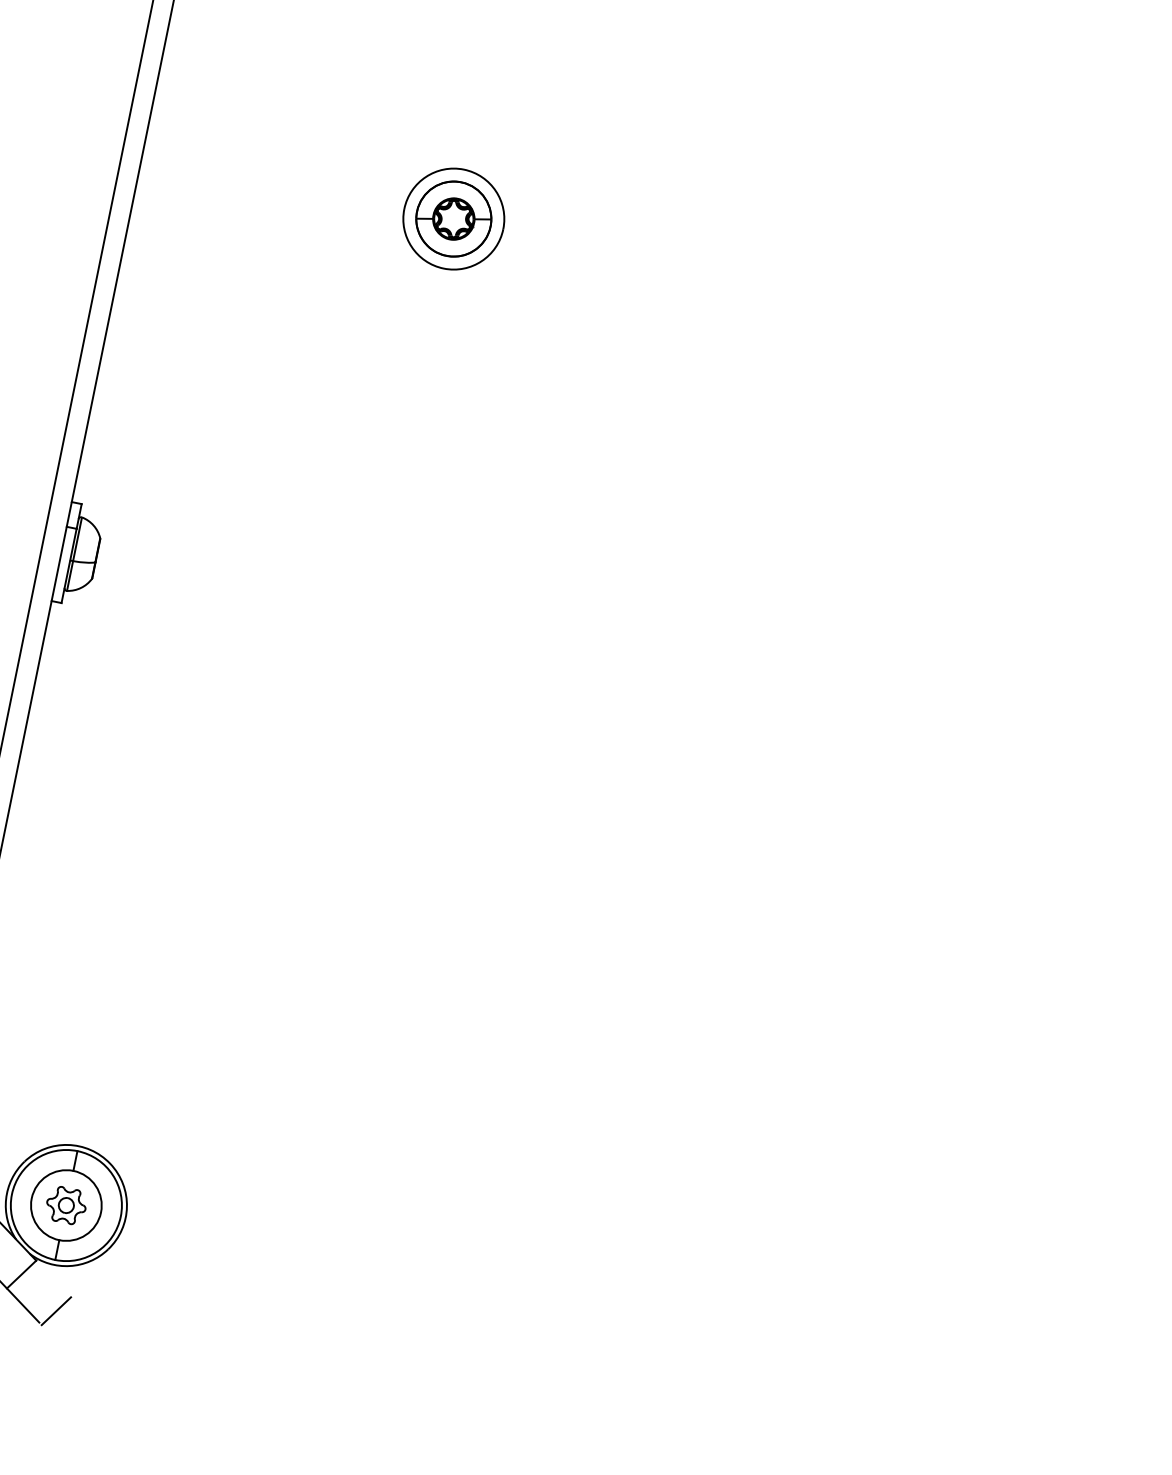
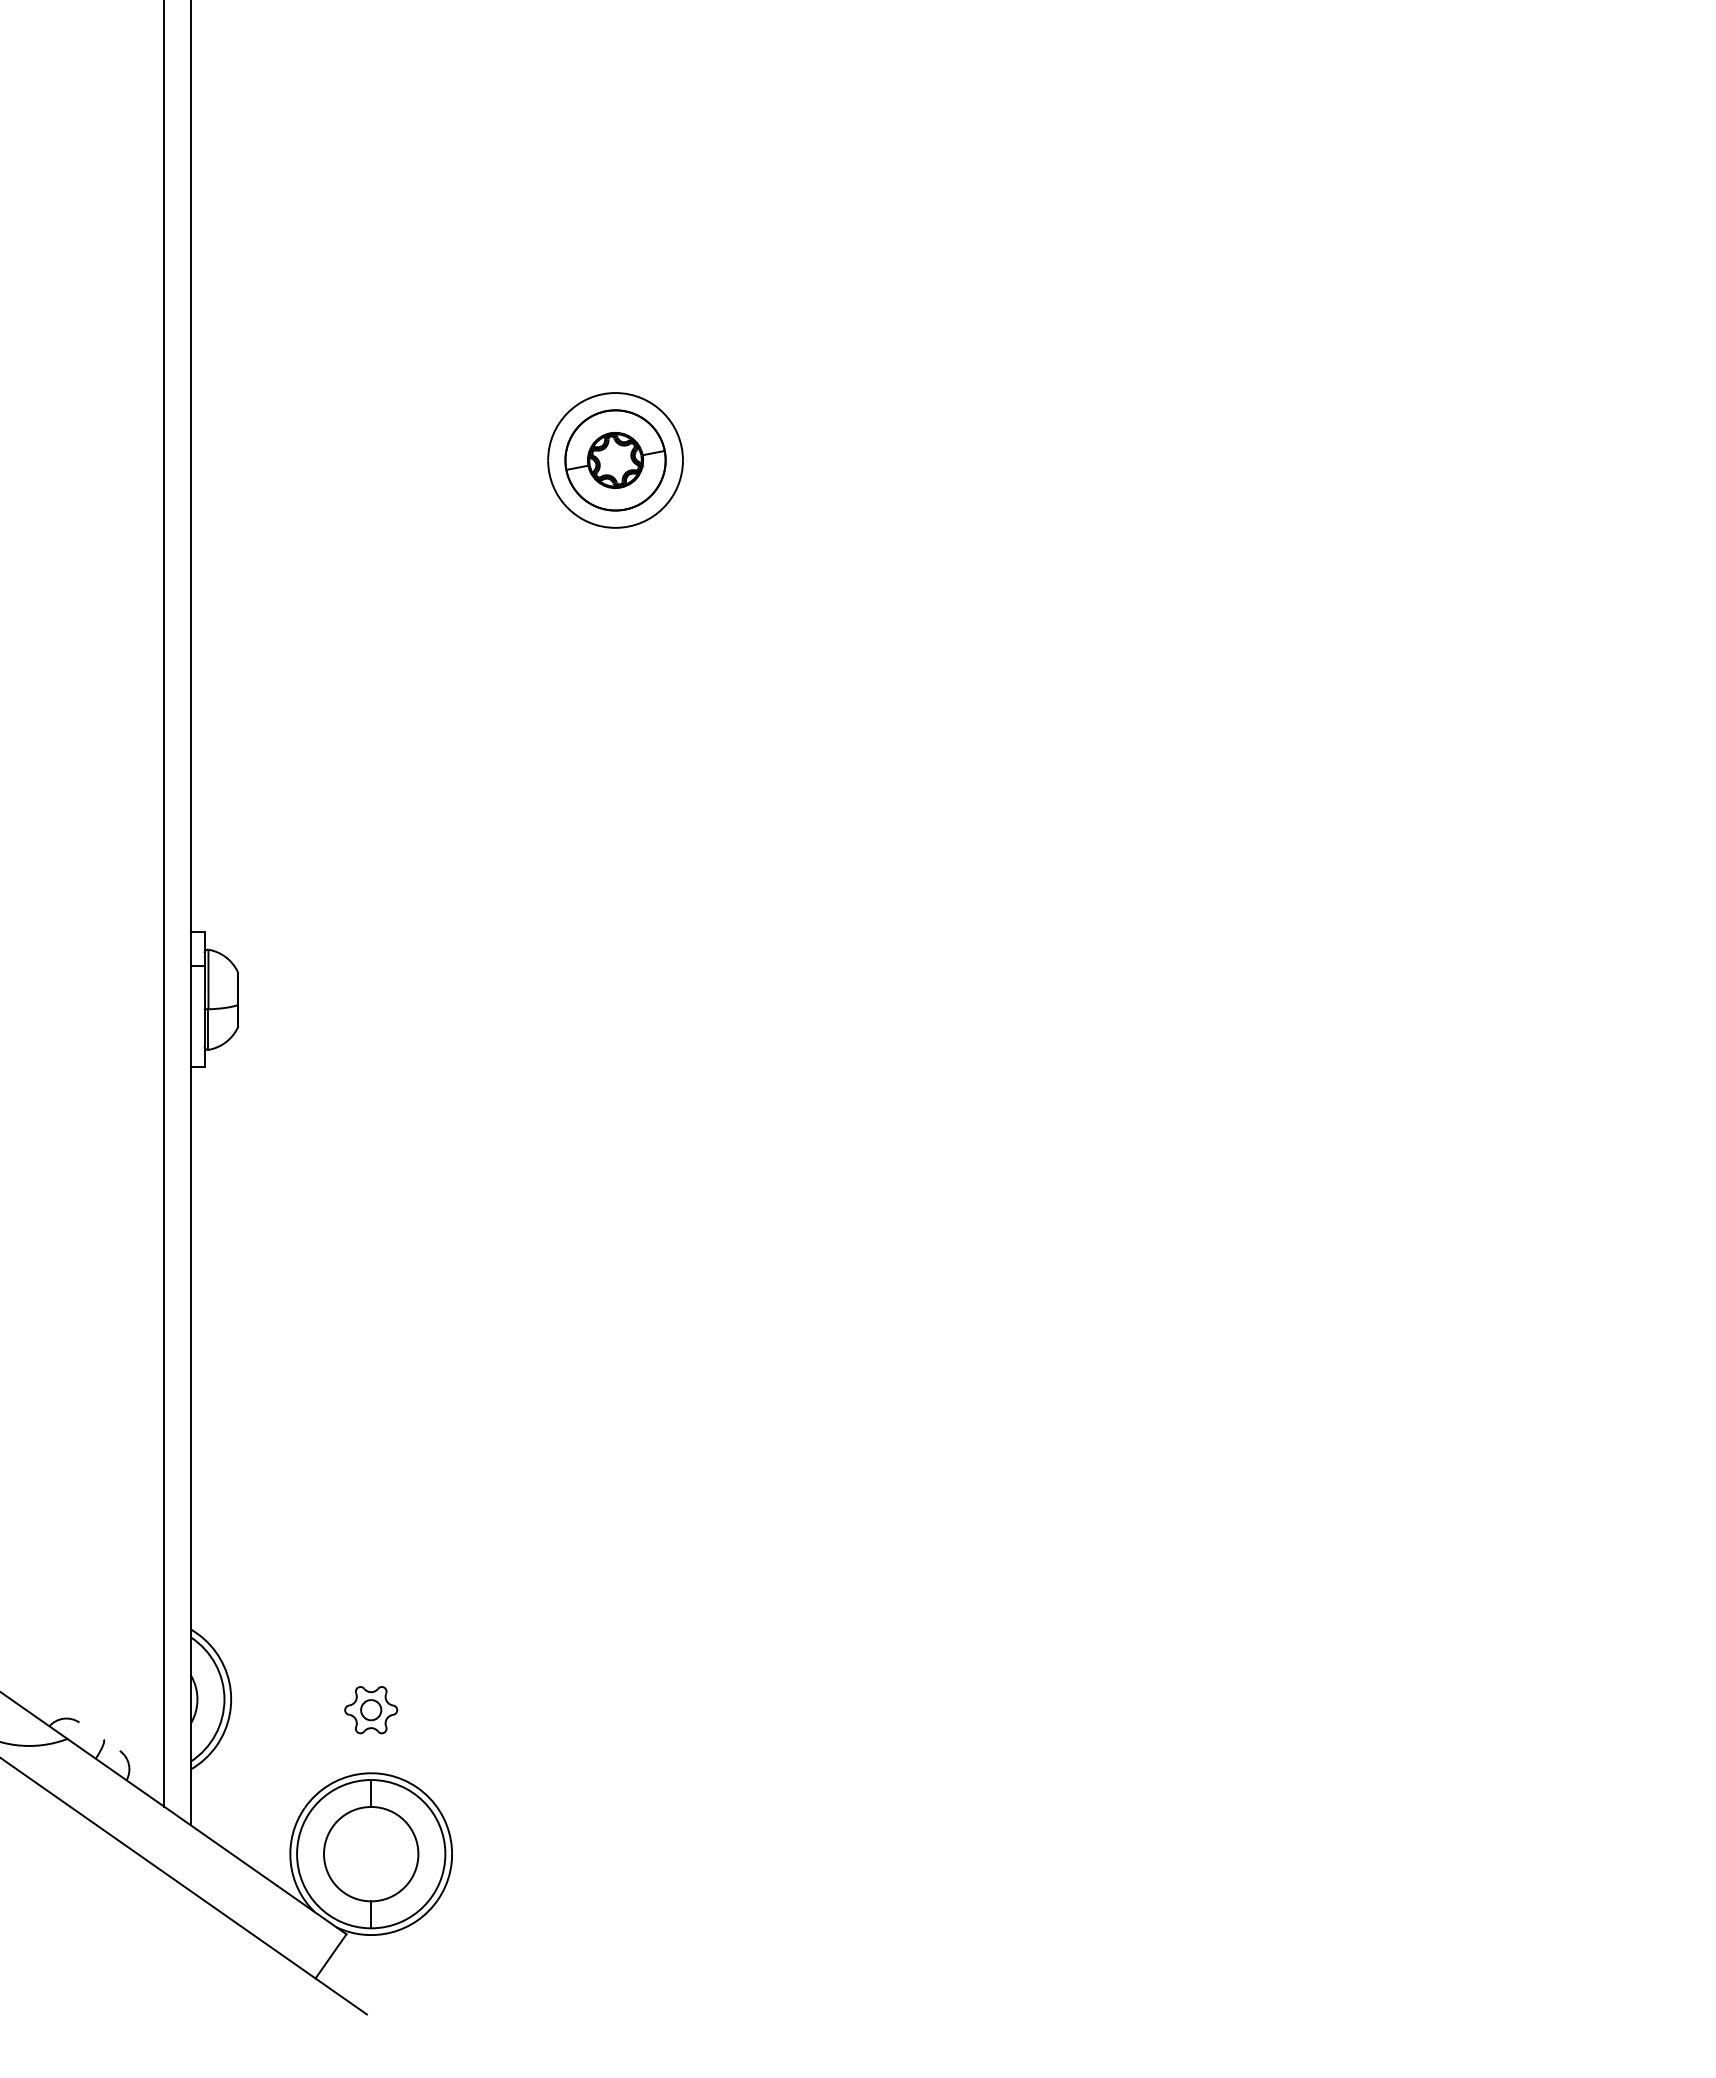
part: (66, 1205) -> (371, 1710), moved
line: (55, 1310) -> (385, 1994), removed

